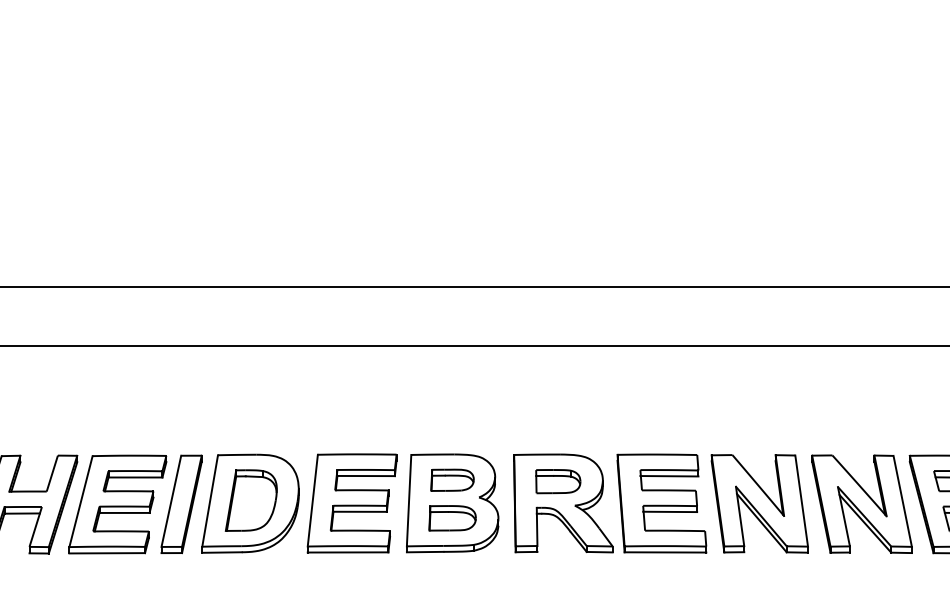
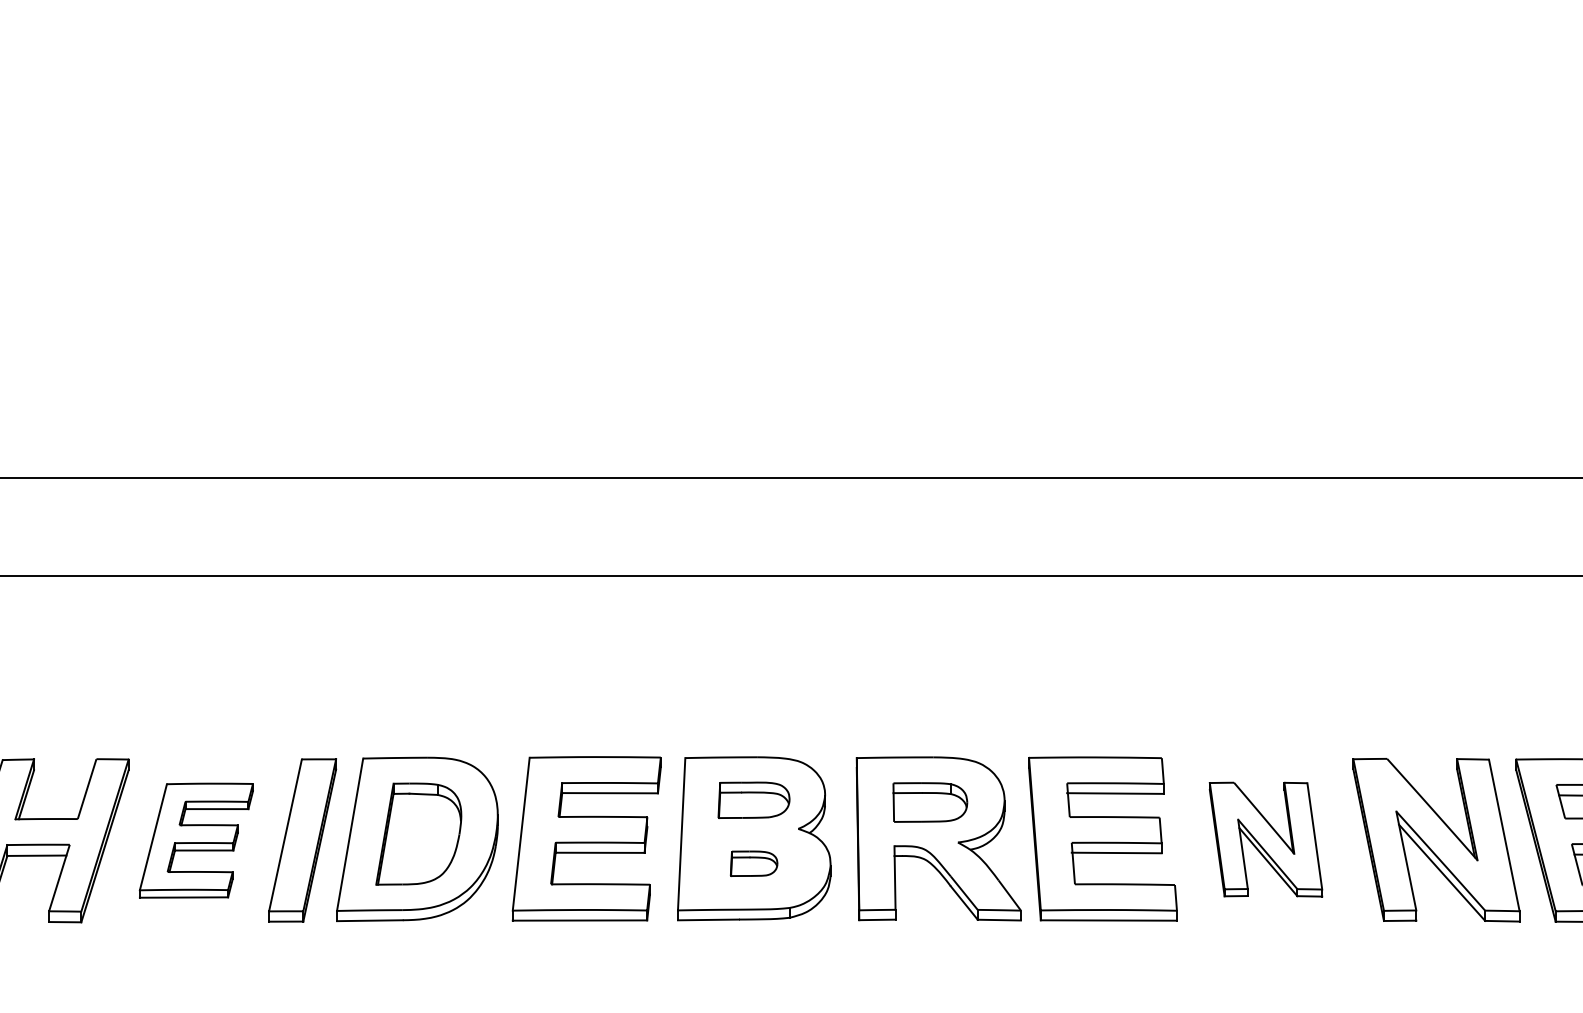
part: (759, 503) -> (1265, 838), size x0.7
part: (117, 504) -> (195, 840), size x0.7
part: (452, 518) -> (754, 863), size x0.6

